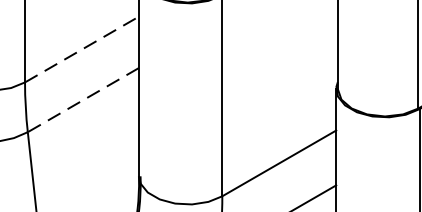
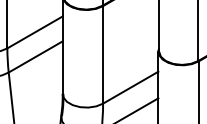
line: (82, 49) -> (35, 32), dashed -> solid
line: (82, 101) -> (35, 57), dashed -> solid

